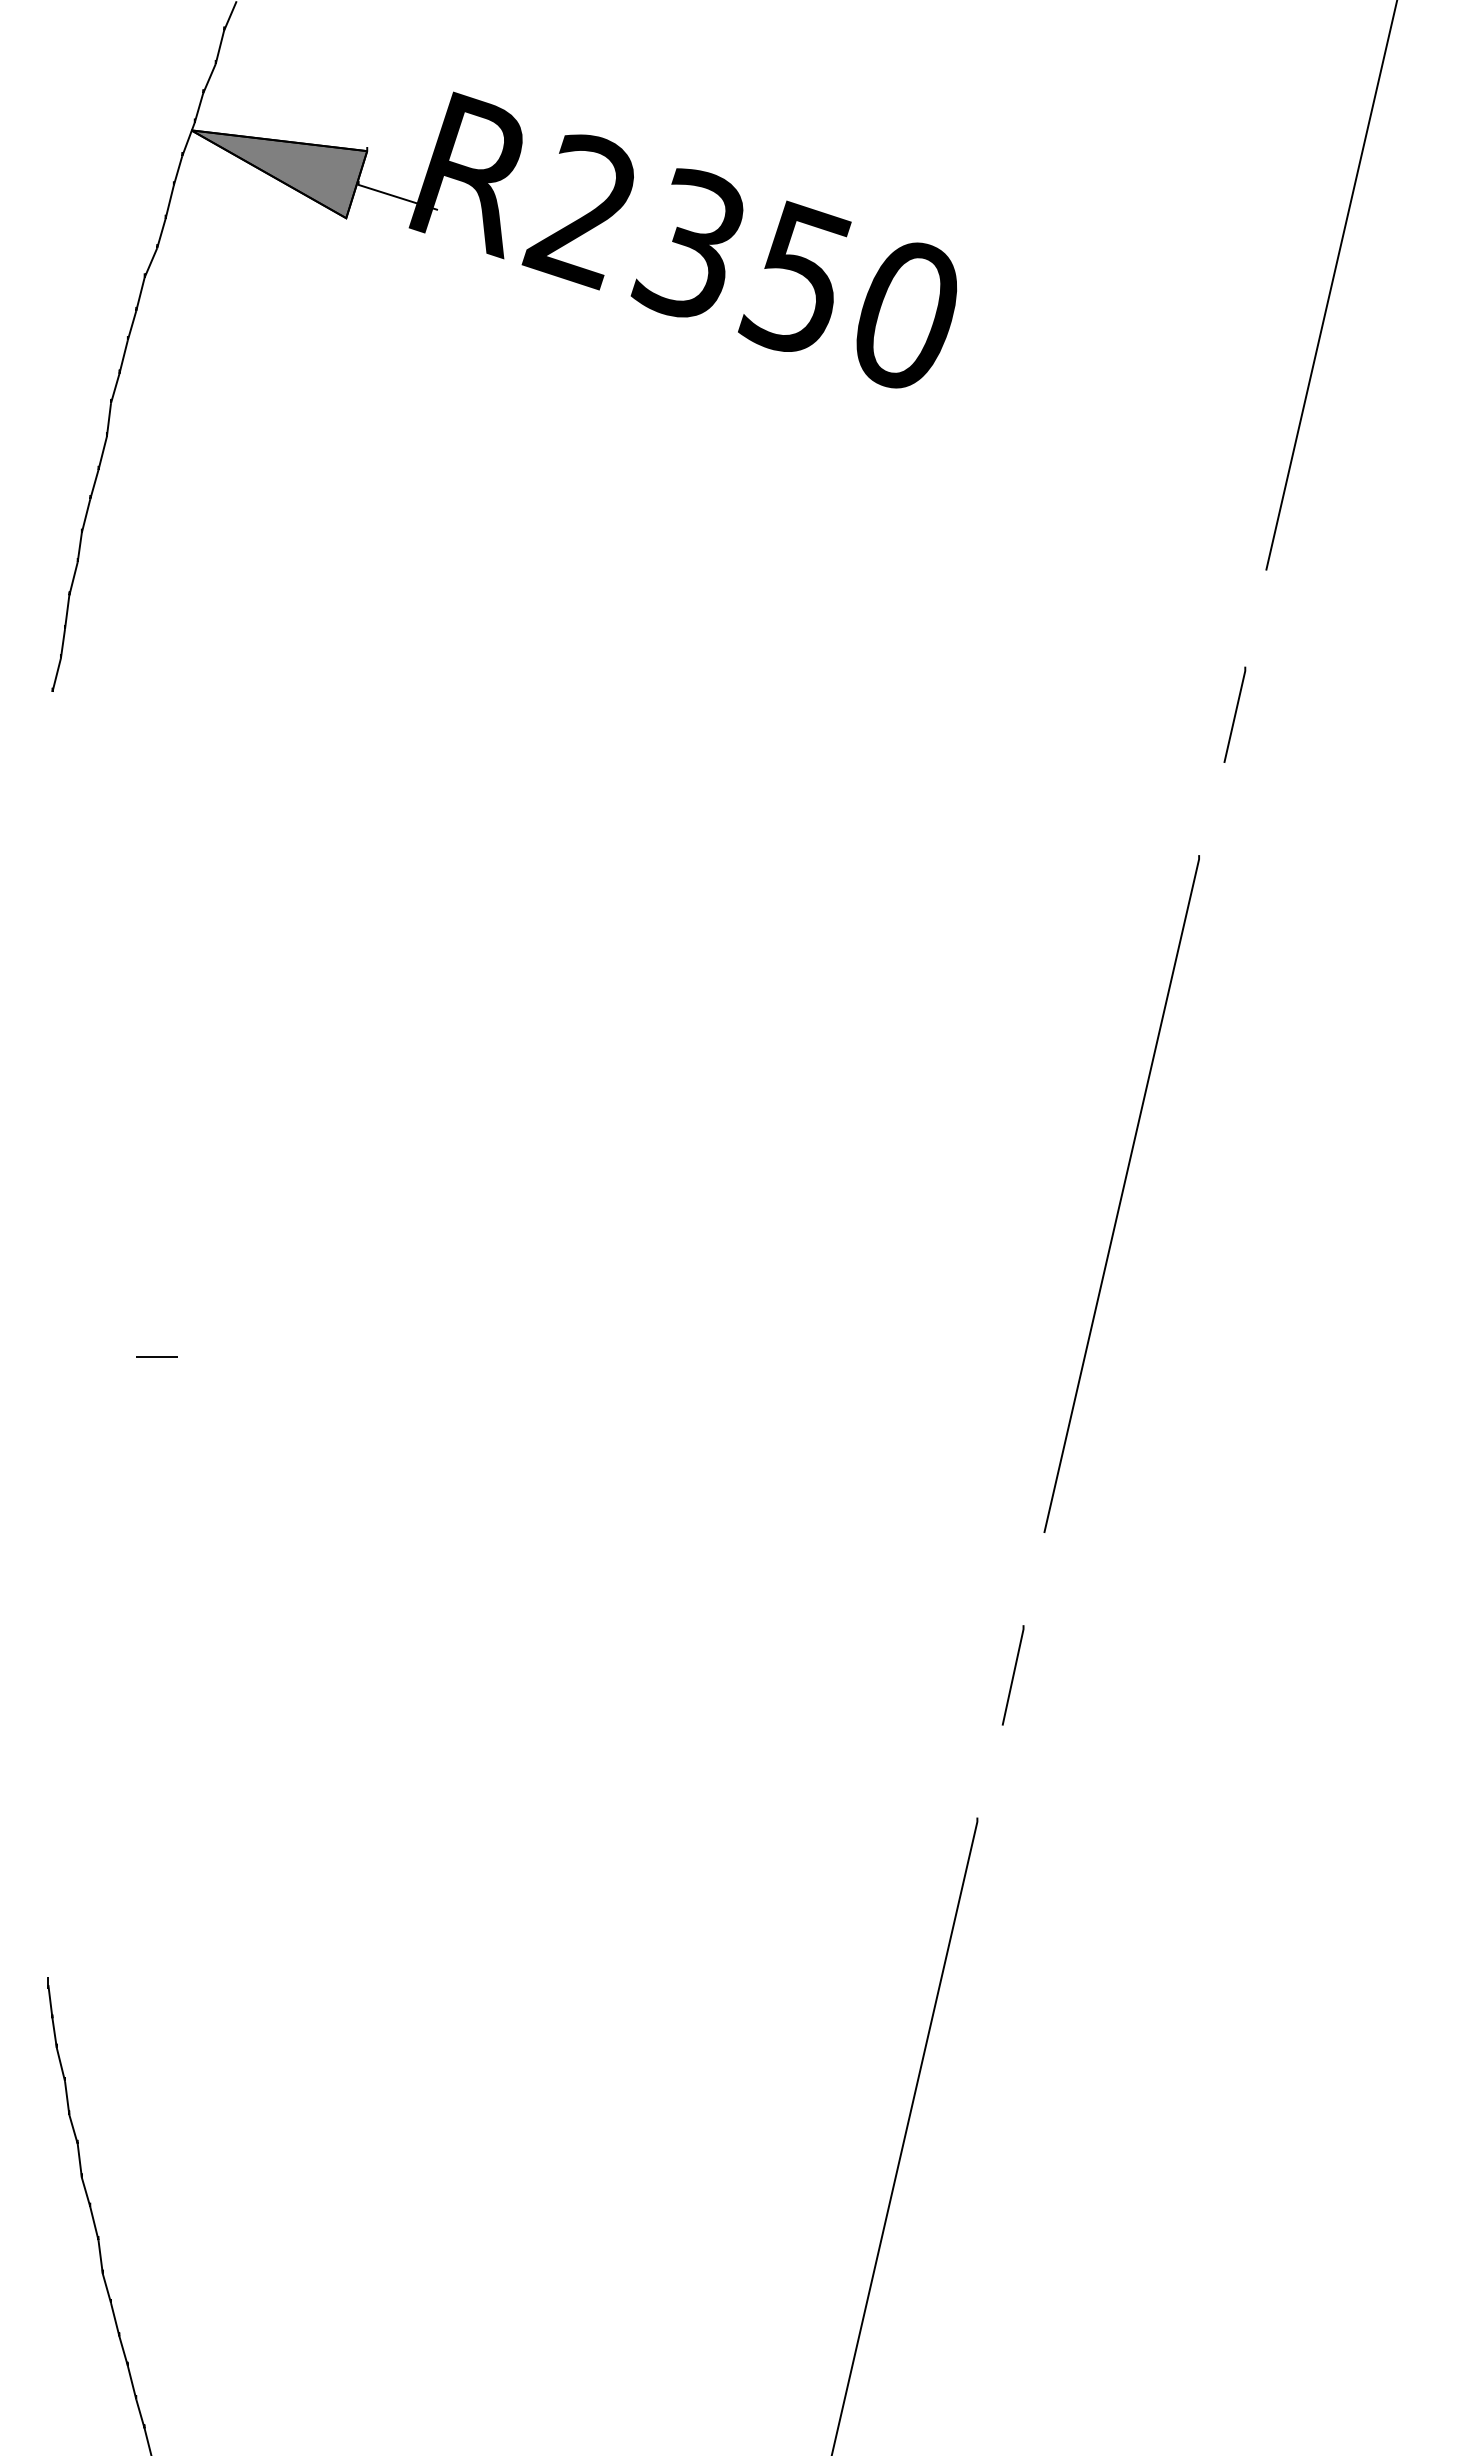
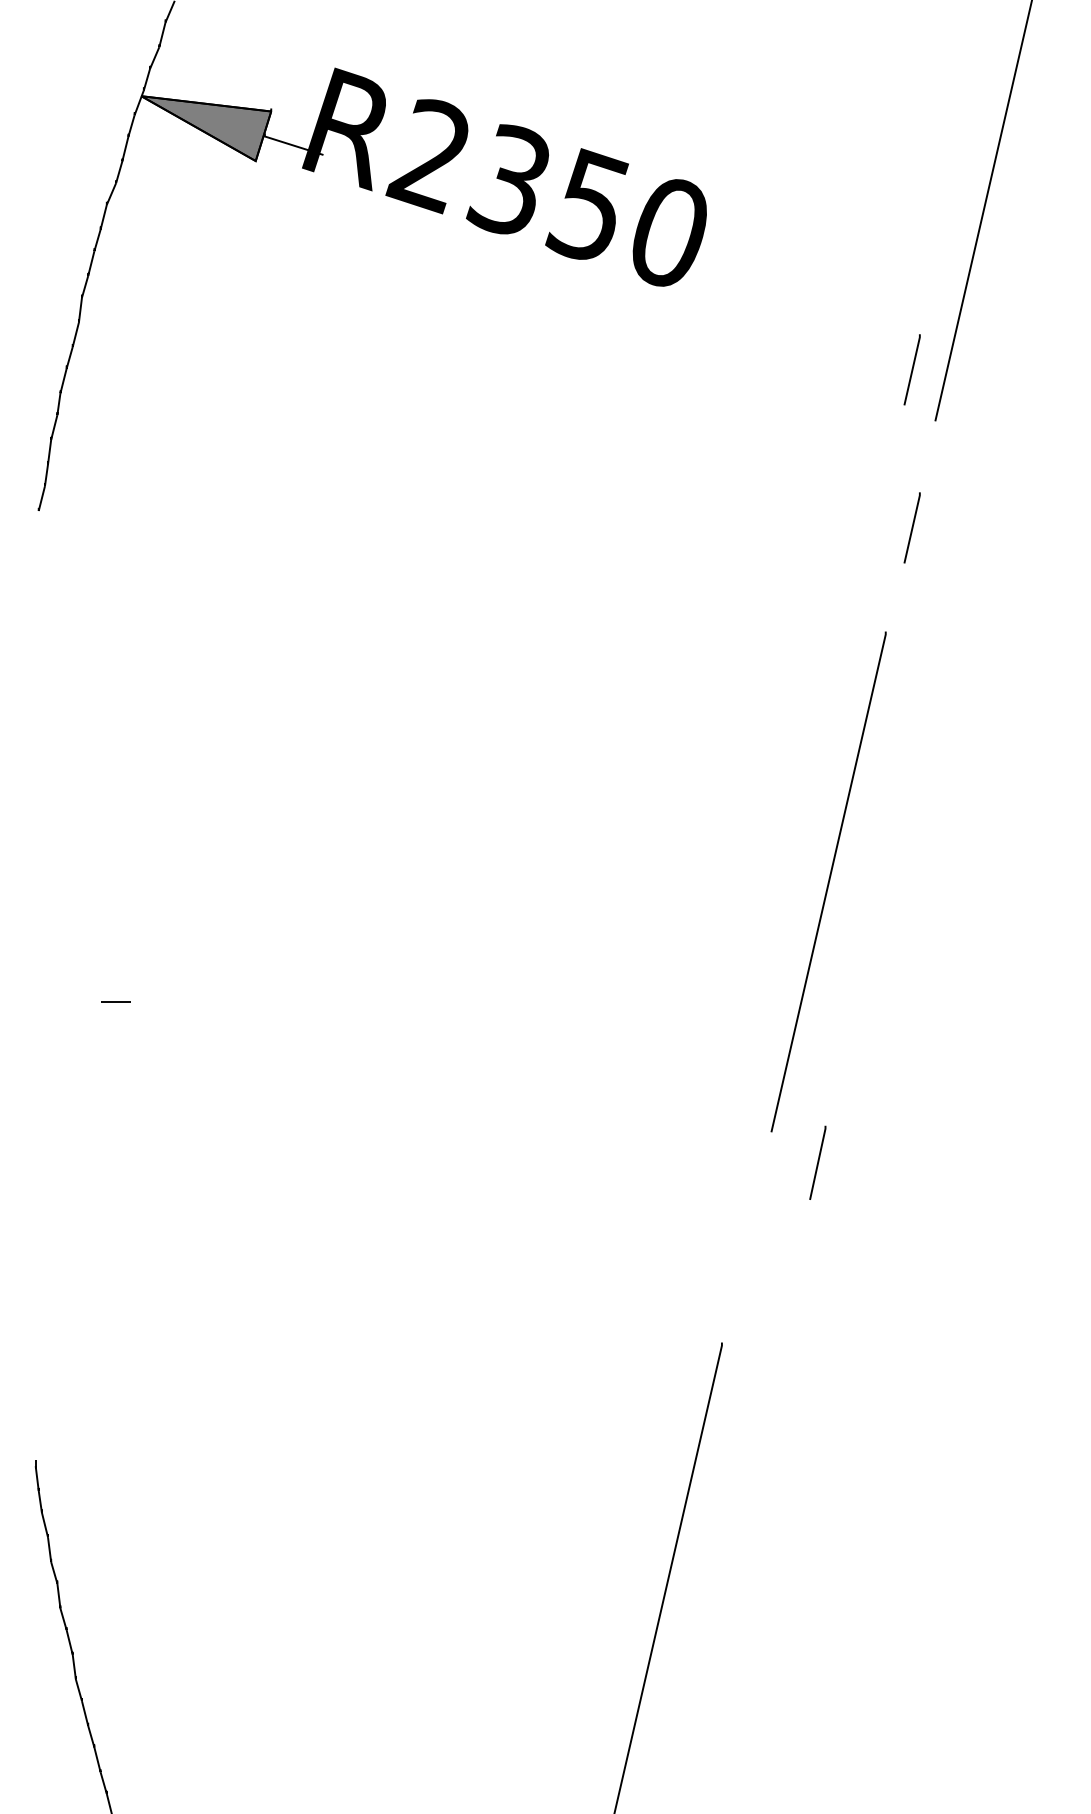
line: (1234, 500) -> (911, 369), added
line: (1012, 1675) -> (817, 1162), moved

